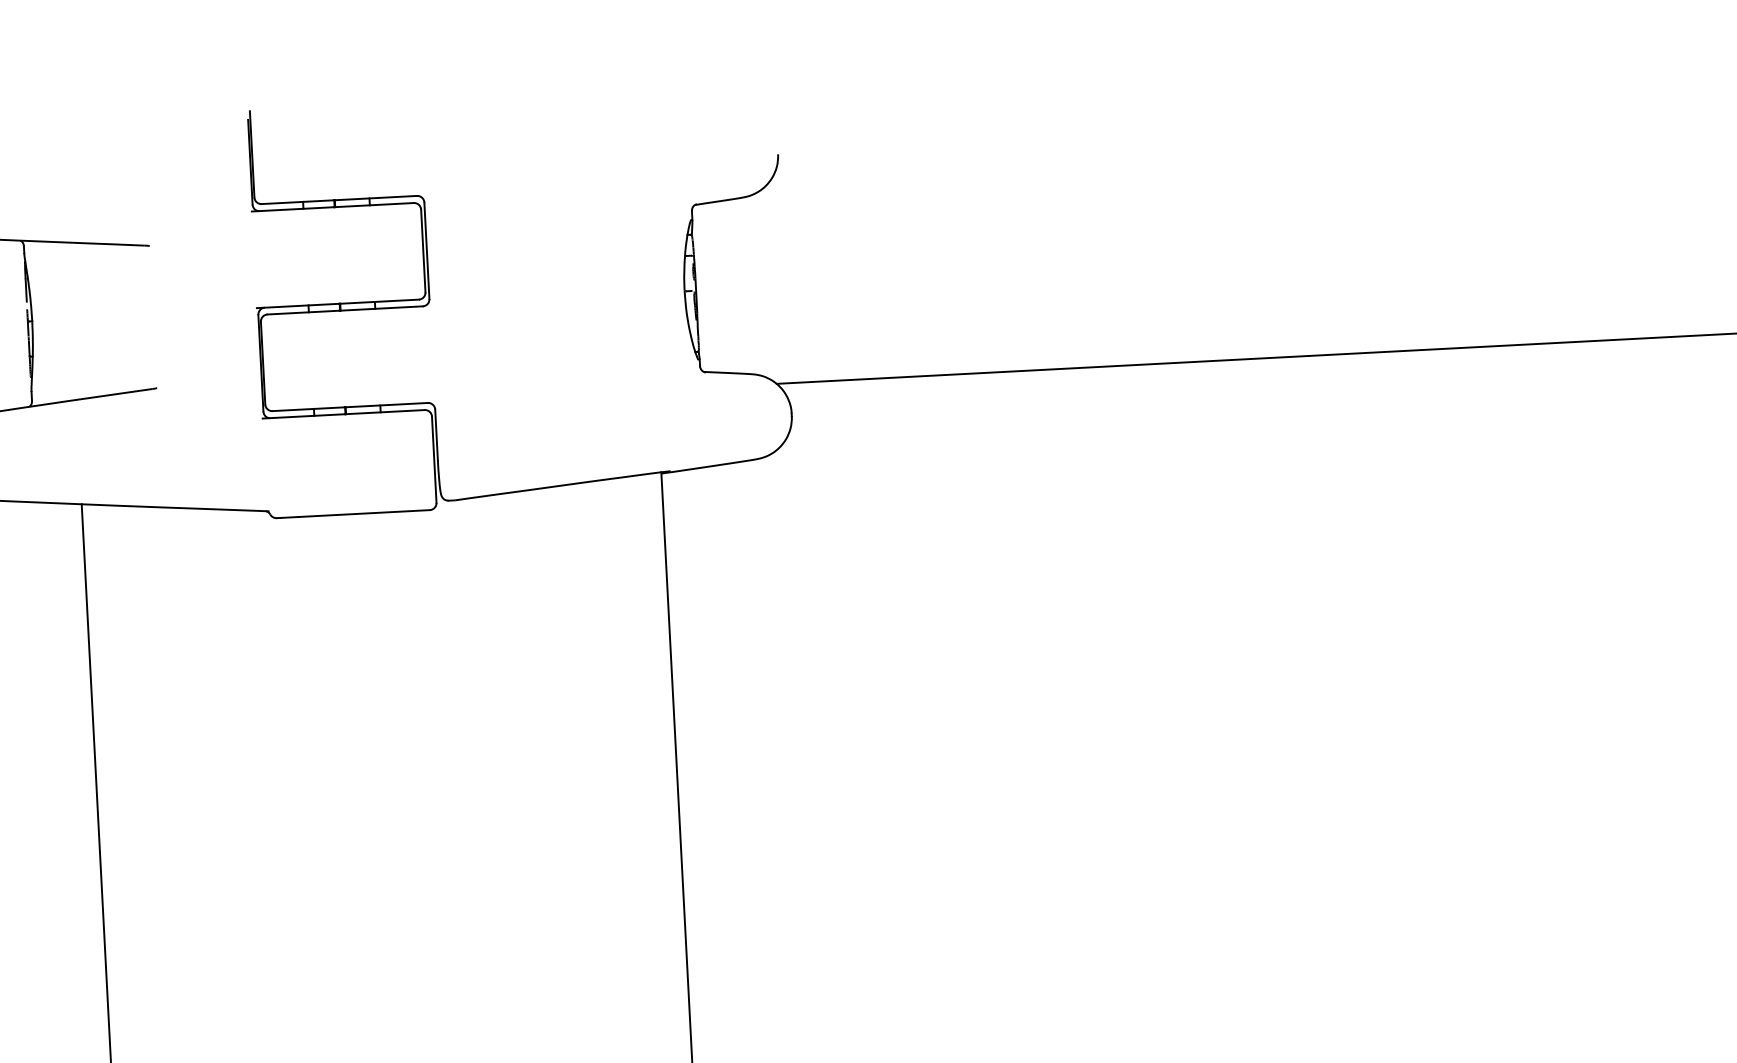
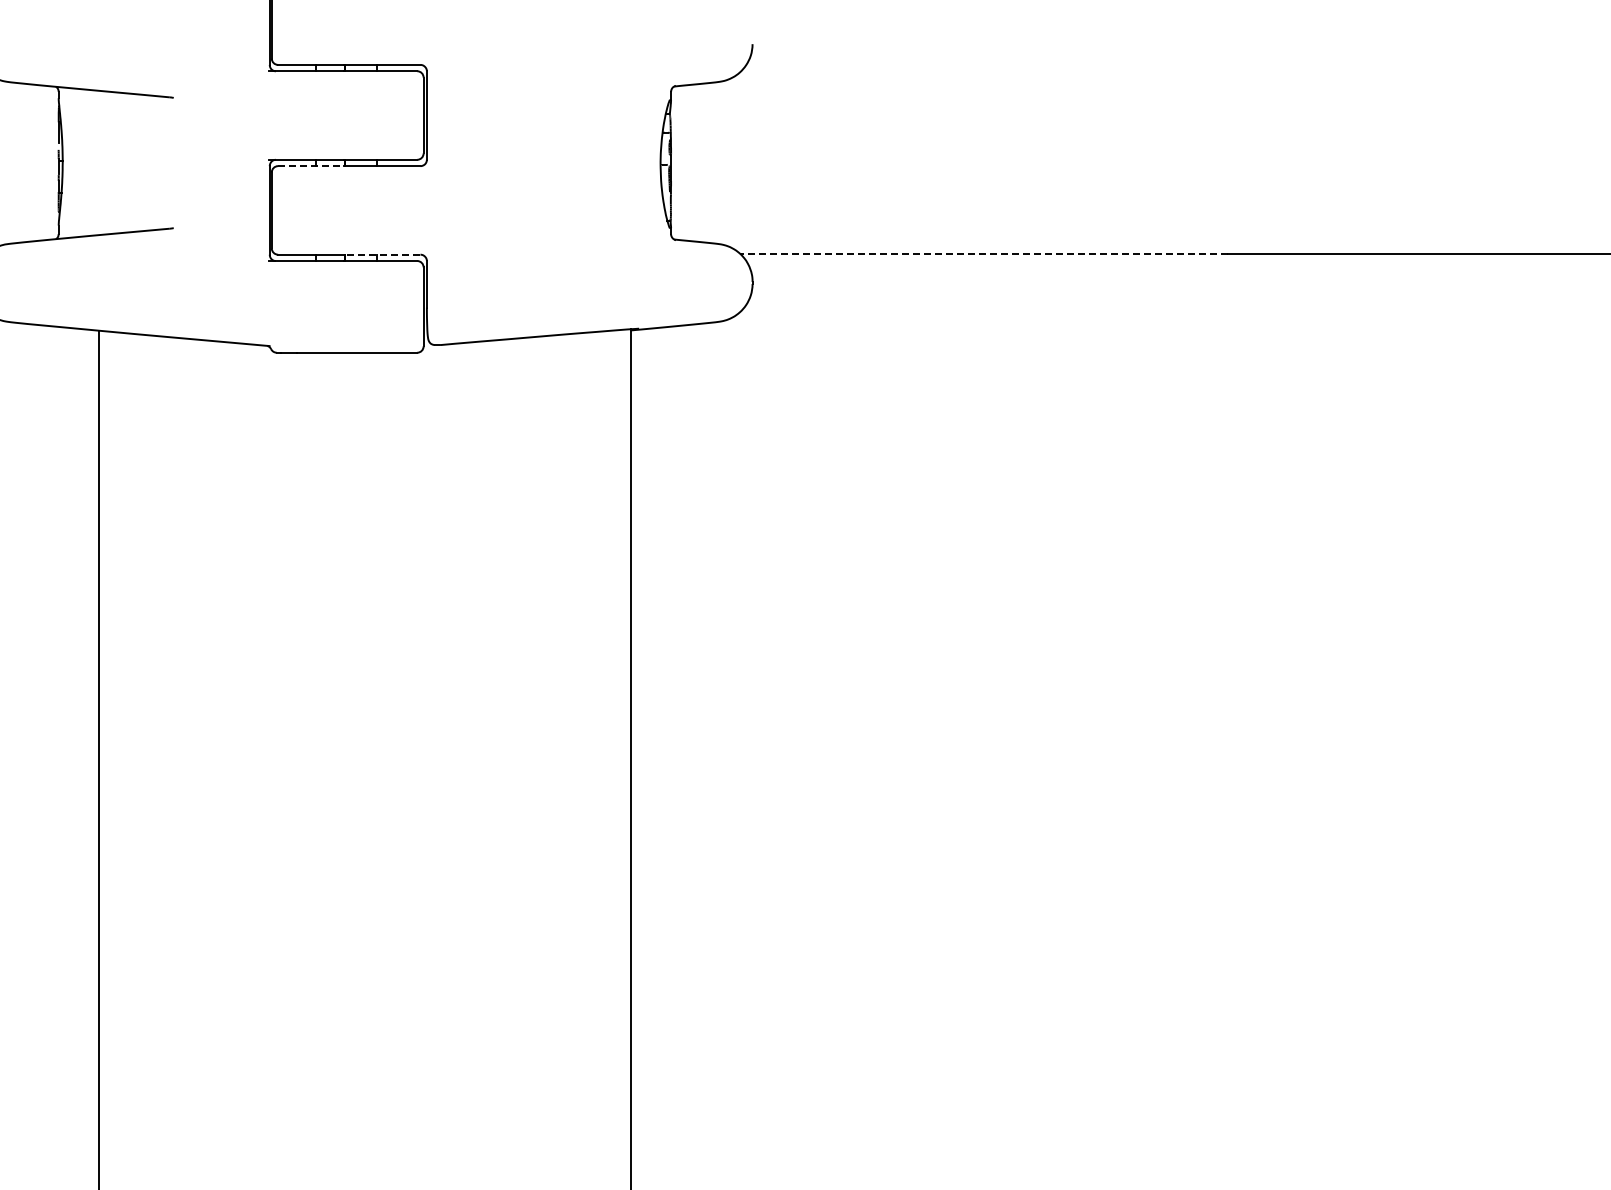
line: (303, 312) -> (311, 166), solid -> dashed
line: (1043, 369) -> (984, 253), solid -> dashed
line: (385, 404) -> (381, 254), solid -> dashed

